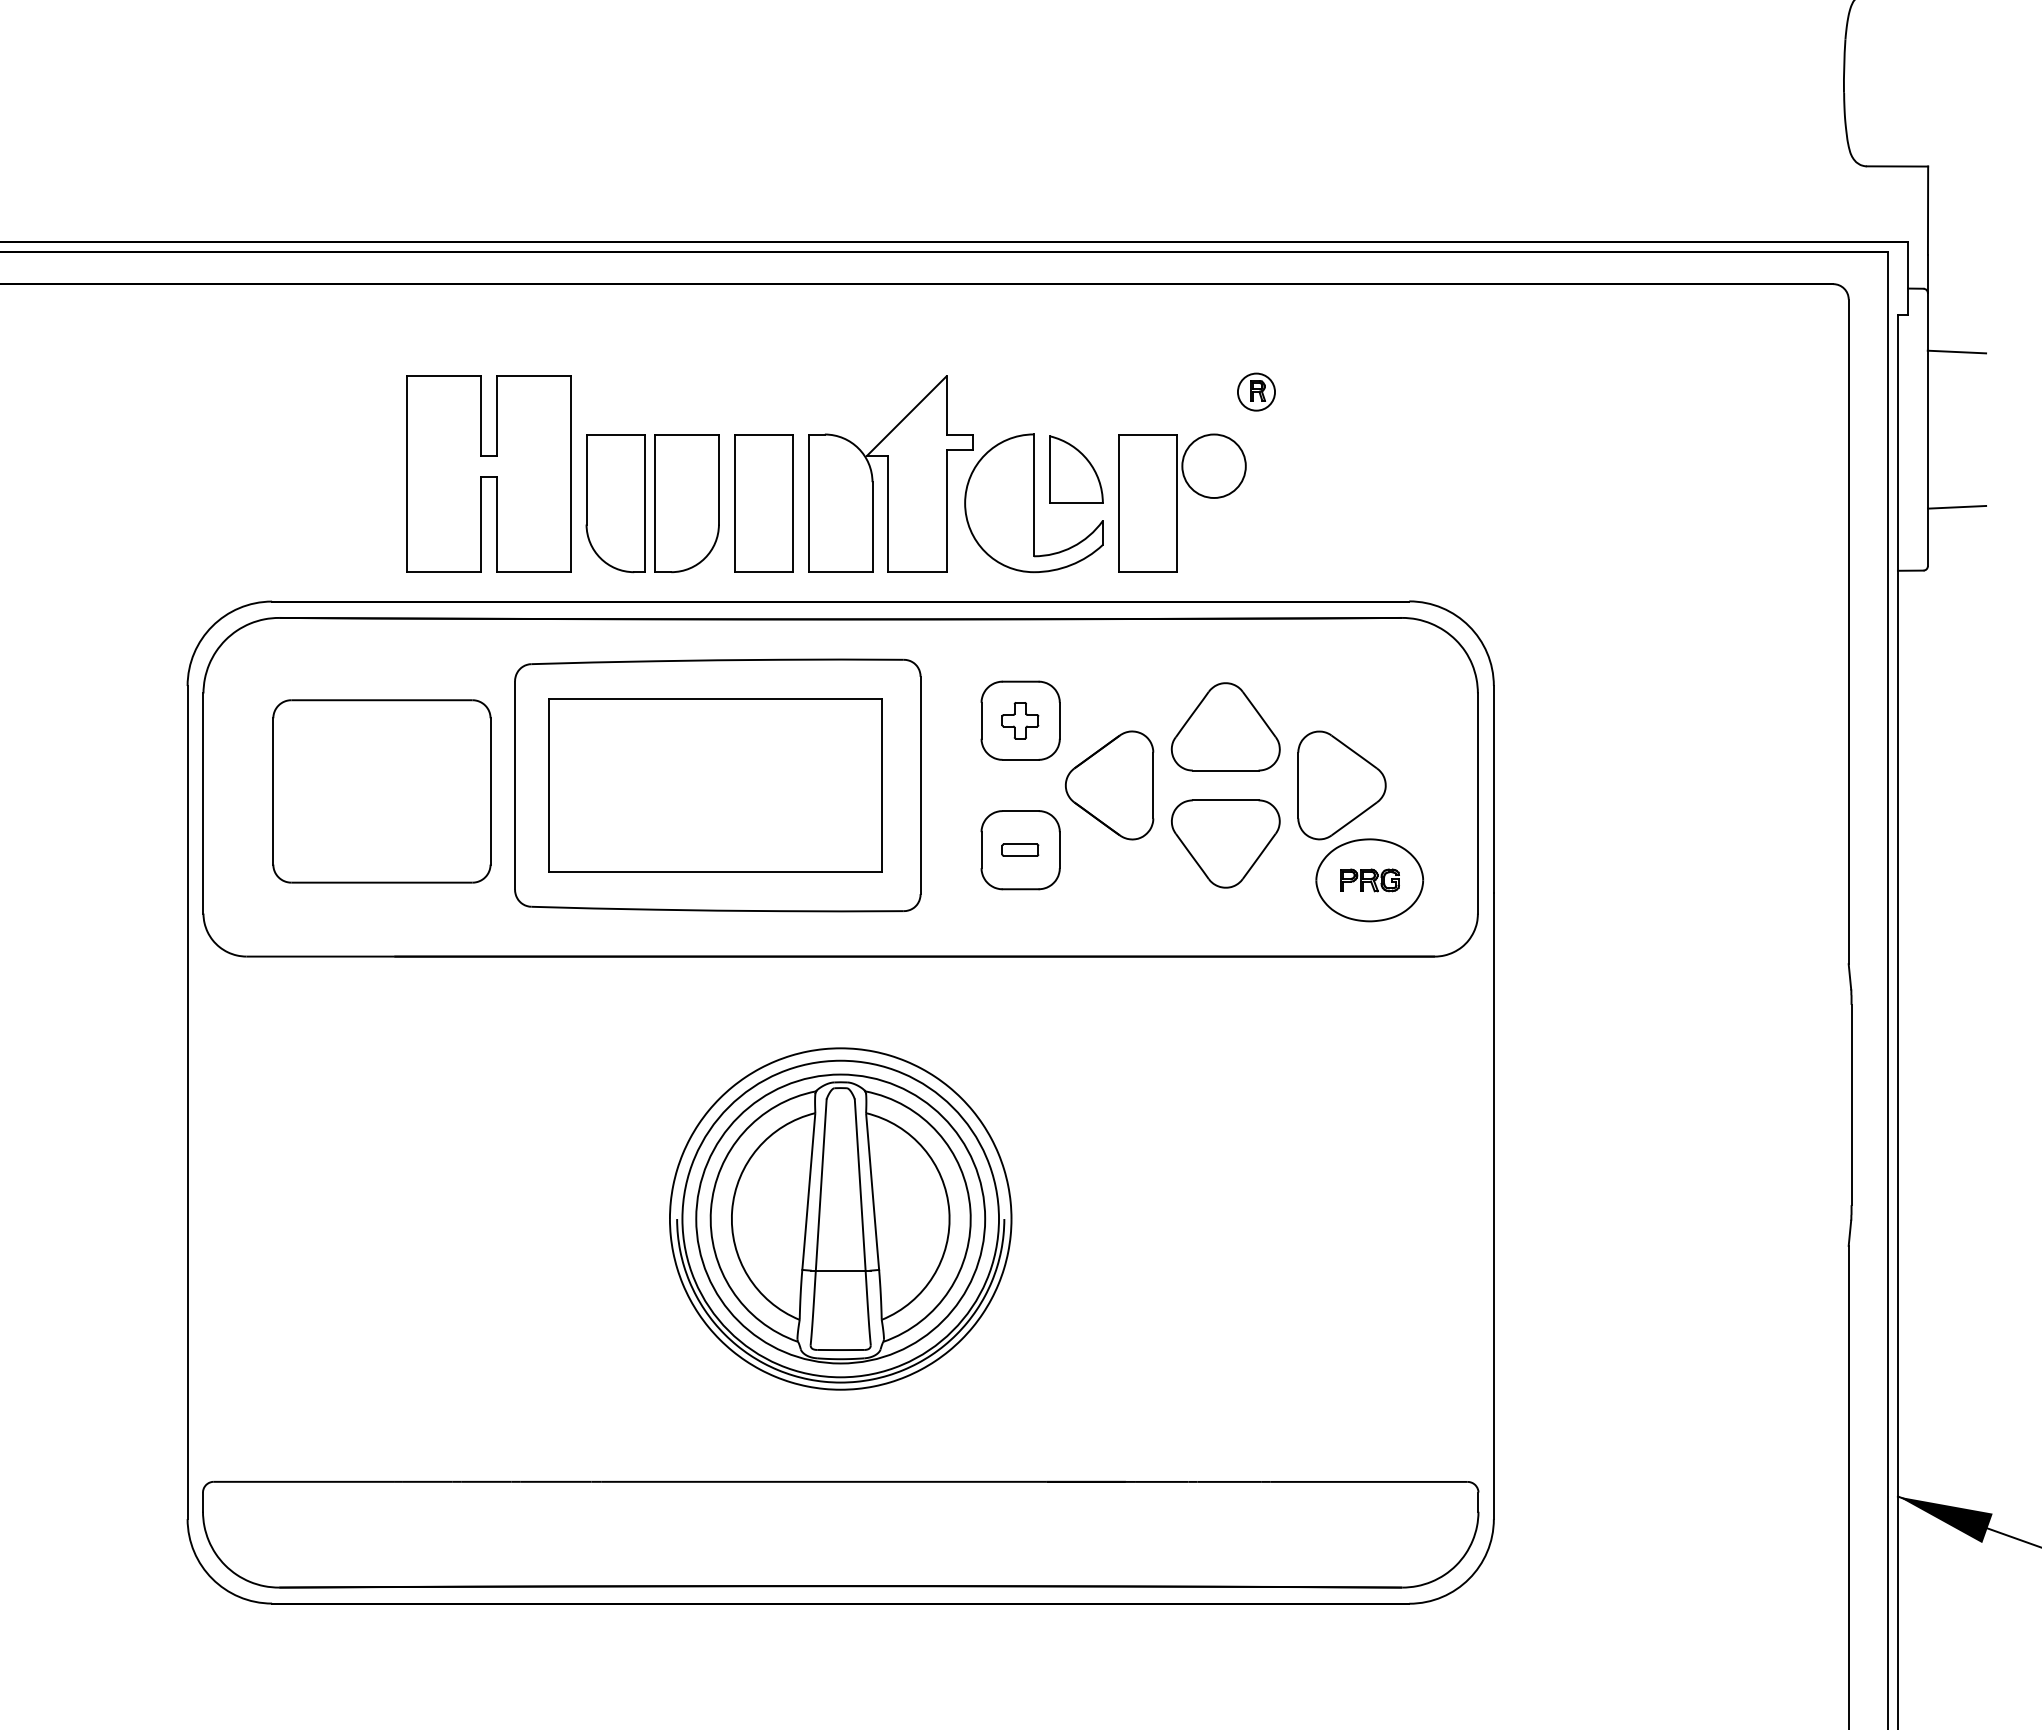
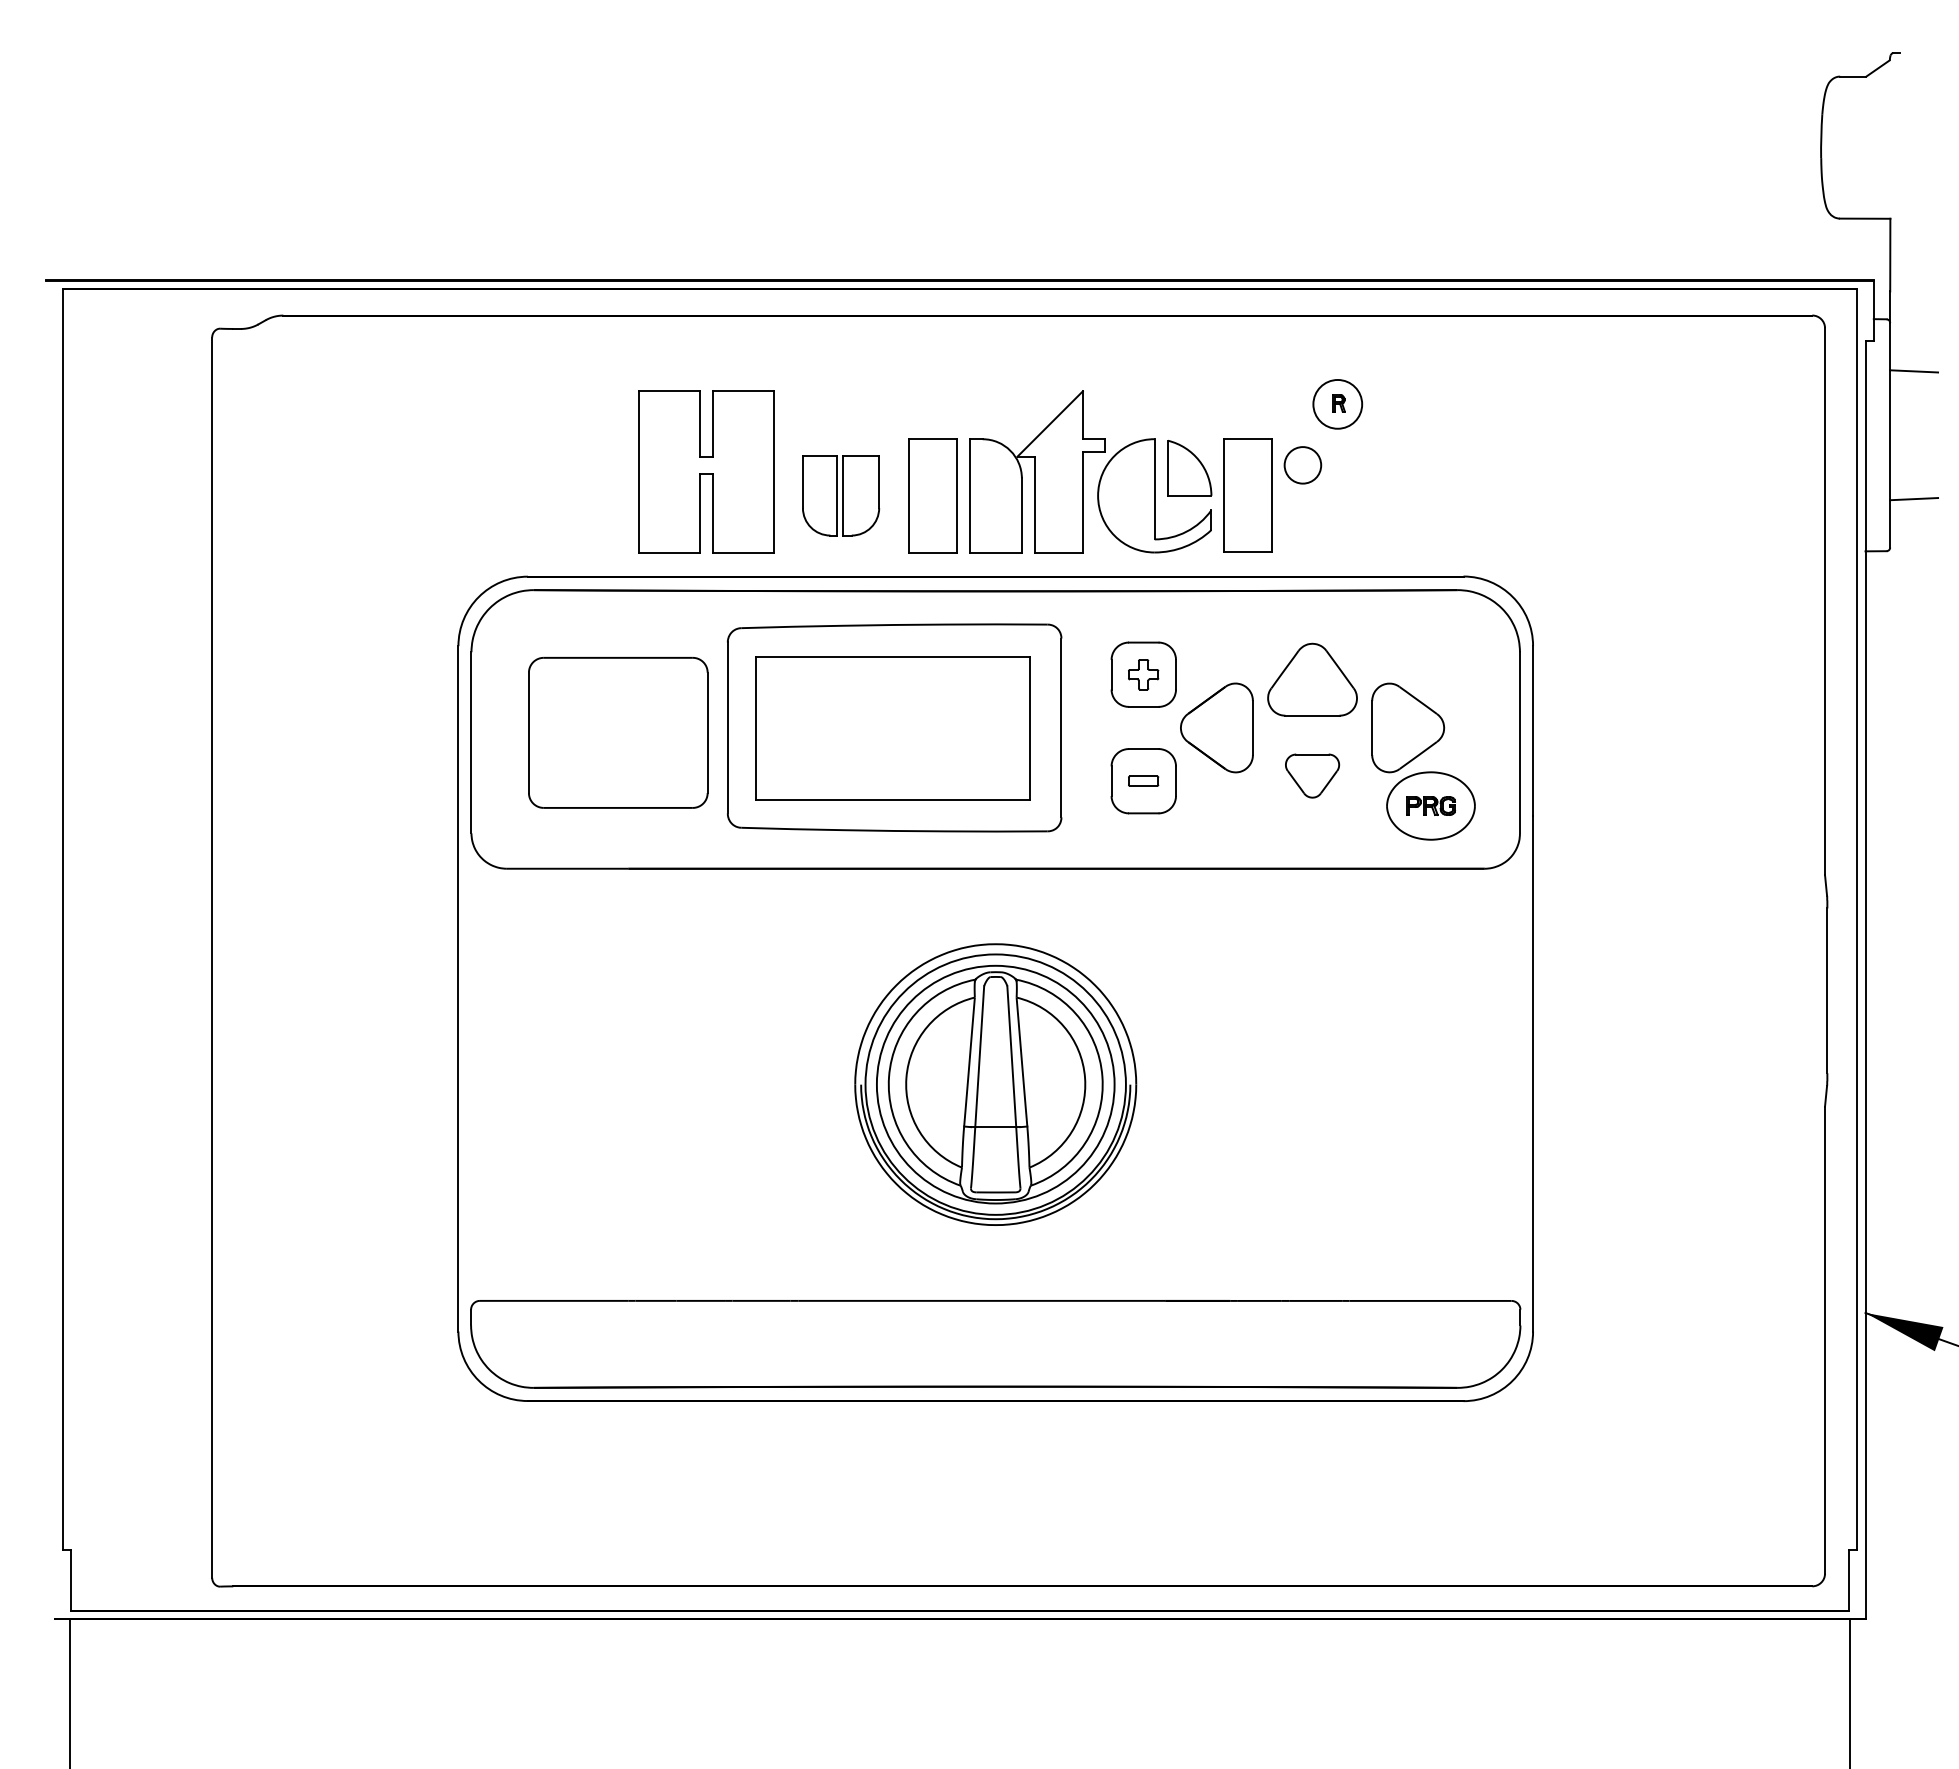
circle: (1256, 392) -> (1337, 404), size x1.6
circle: (1213, 466) -> (1302, 465), size x0.7
part: (652, 502) -> (840, 495), size x0.7
part: (1225, 843) -> (1312, 775), size x0.6

